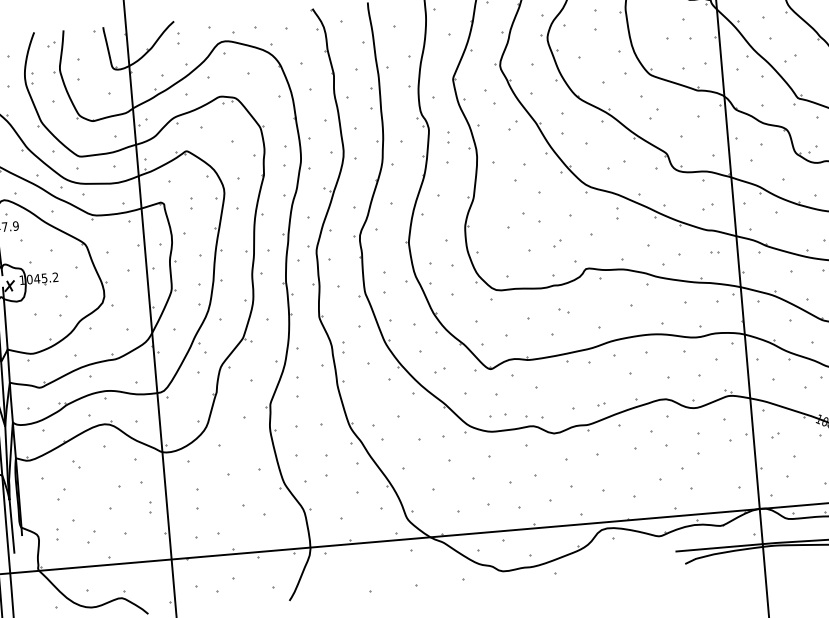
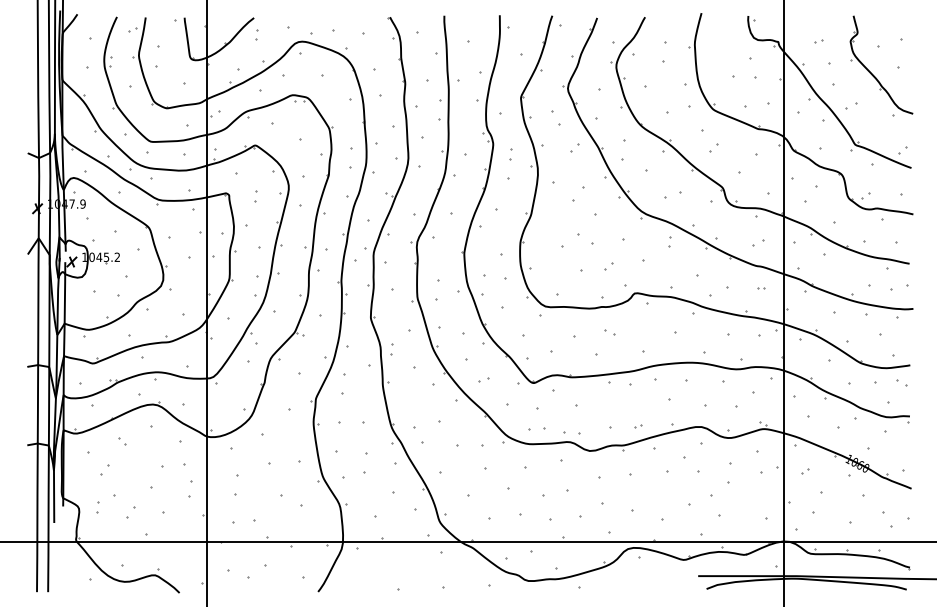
part: (150, 506) -> (190, 488), size x1.6

